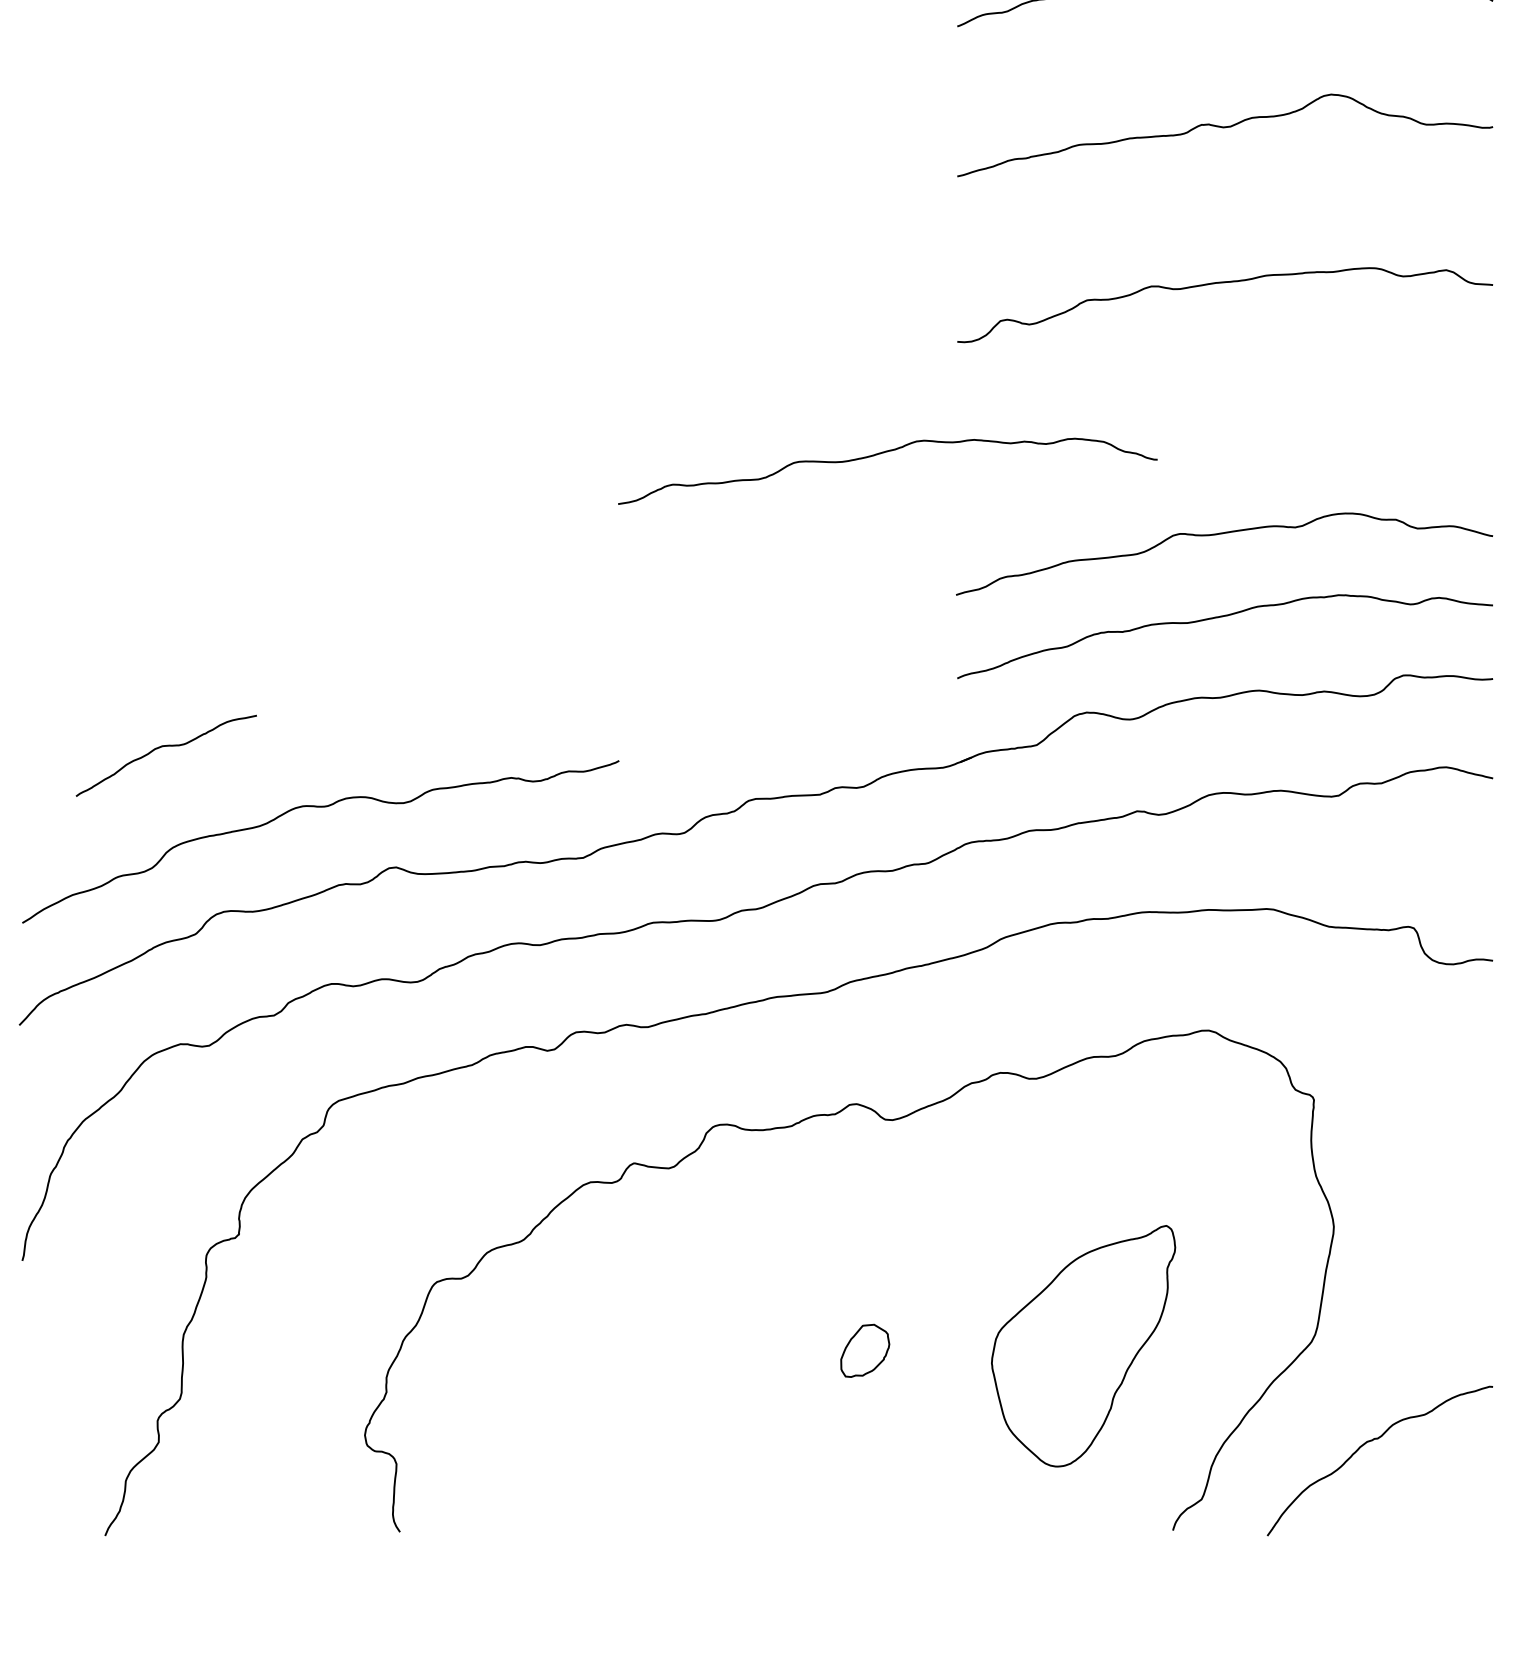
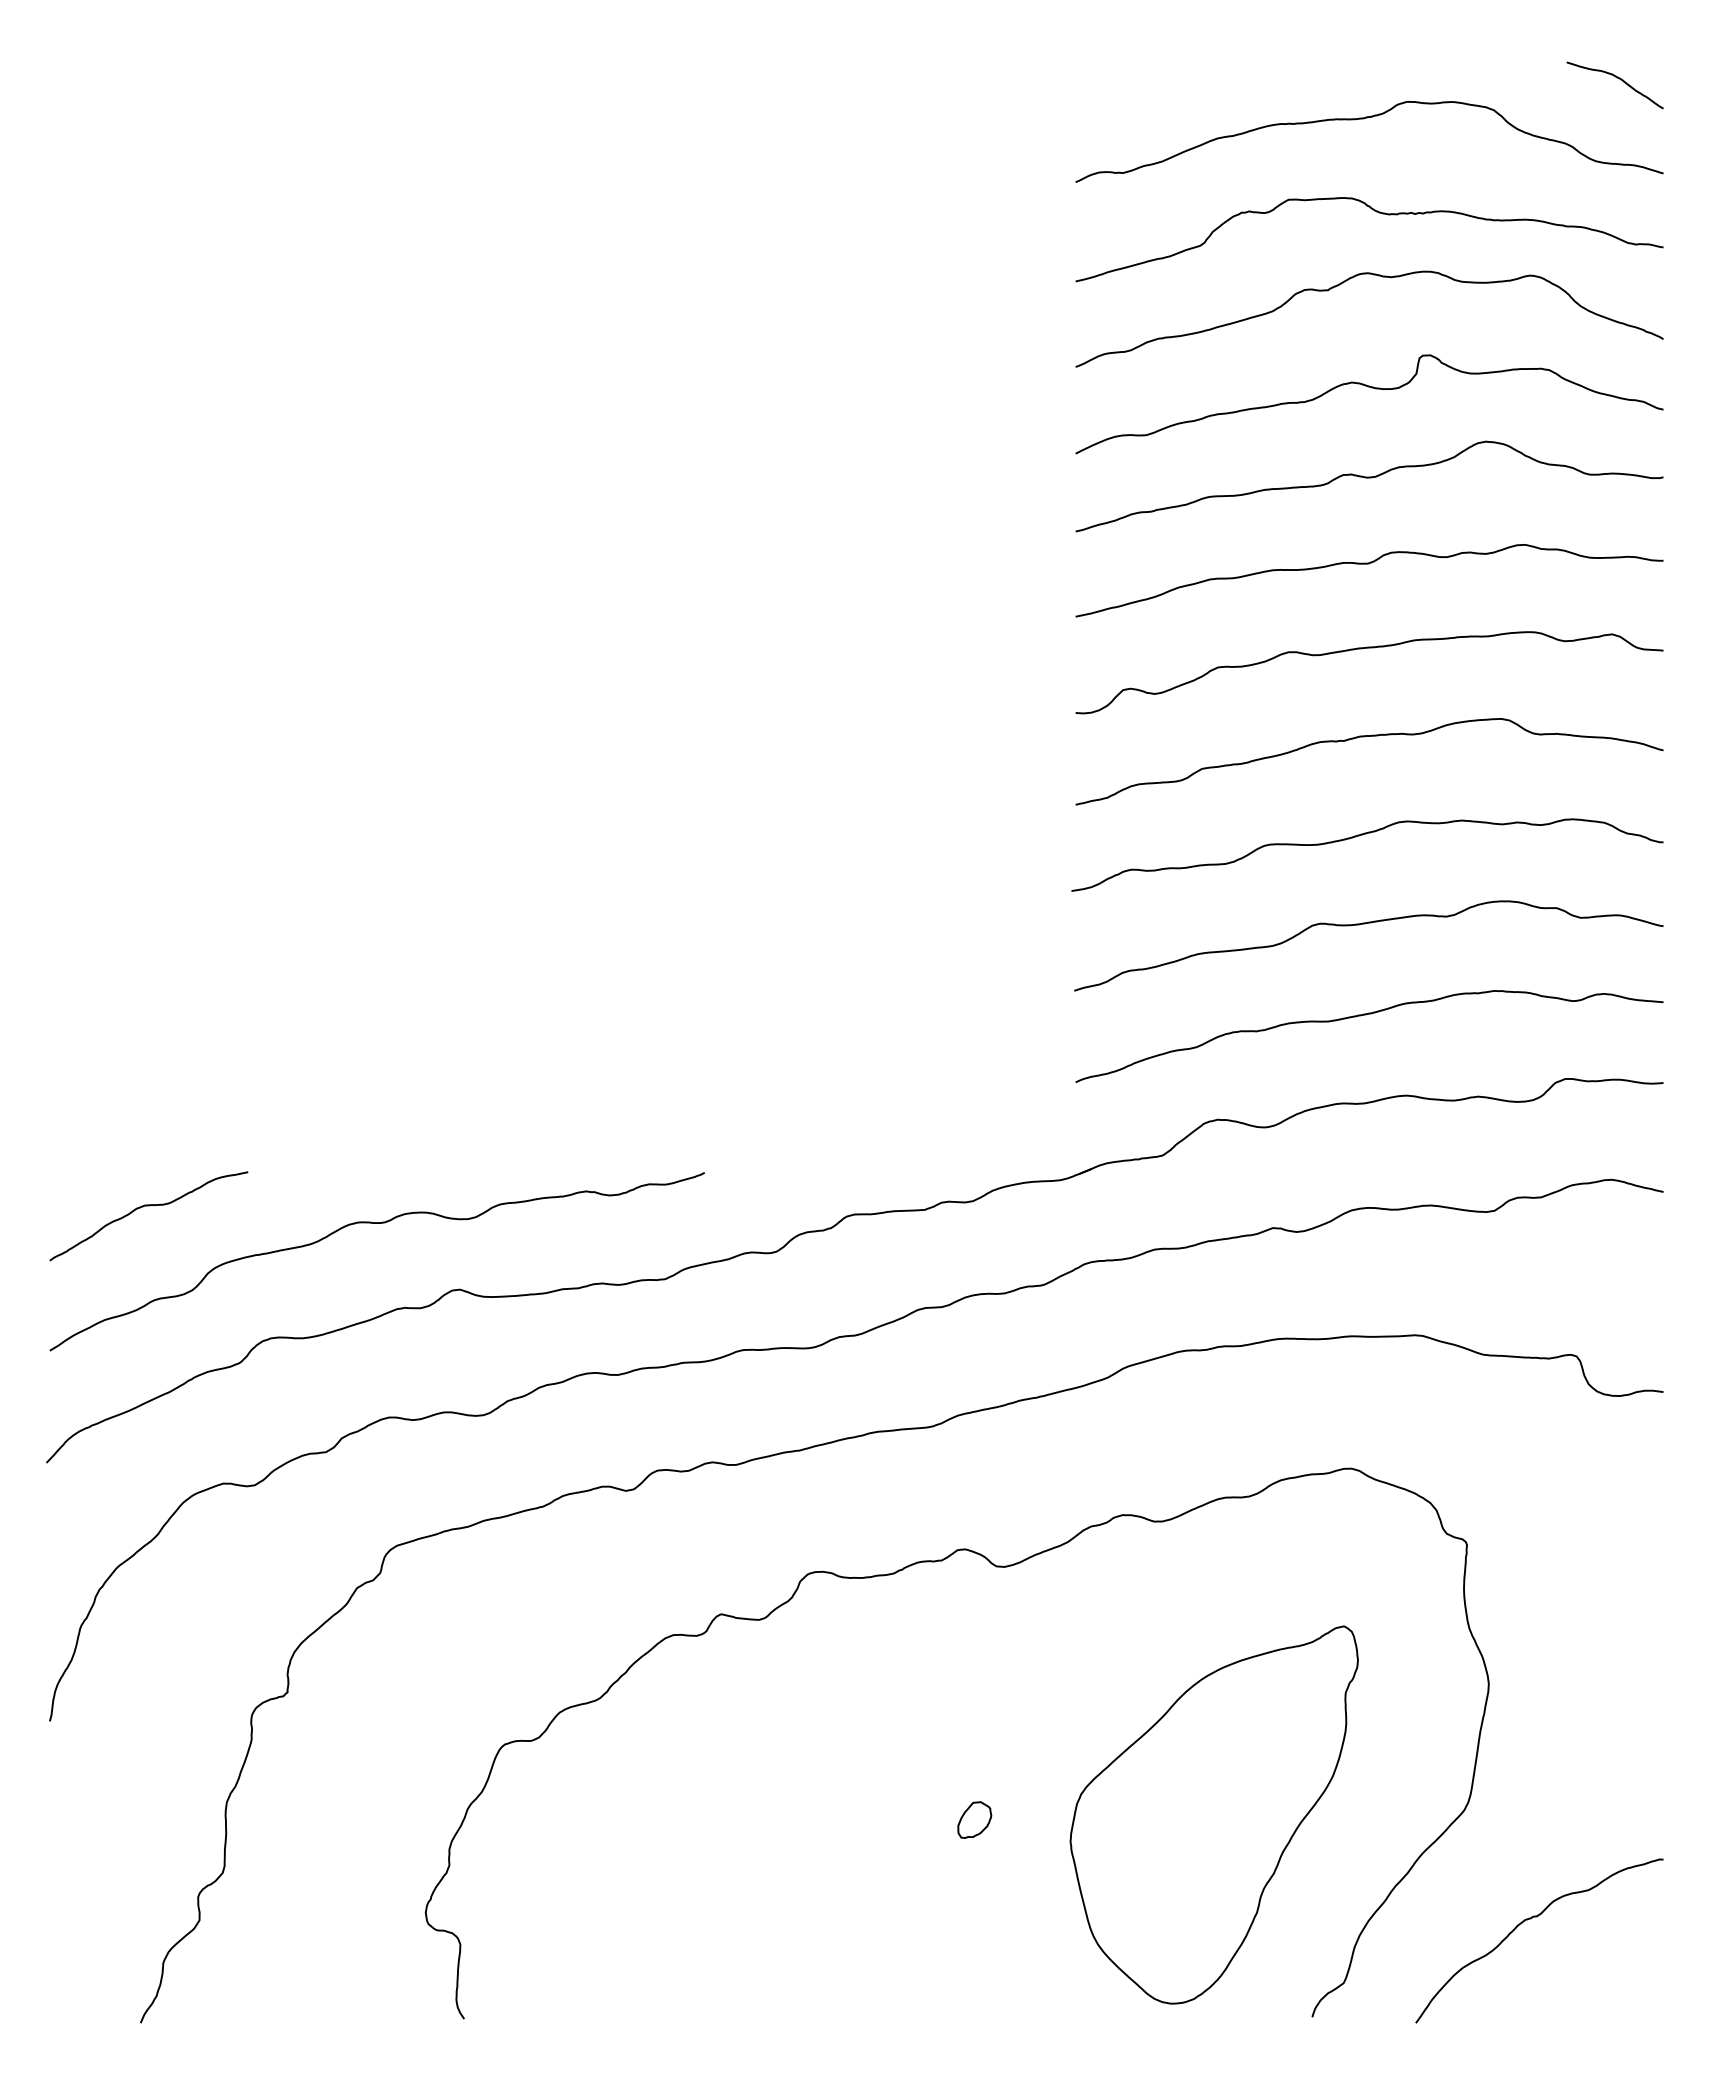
curve: (1226, 46) -> (1371, 388), added
curve: (1225, 206) -> (1369, 564), added
curve: (1220, 364) -> (1364, 737), added
curve: (883, 453) -> (1362, 835), moved
curve: (166, 746) -> (148, 1206), moved
part: (1082, 1345) -> (1213, 1814), size x1.43
part: (865, 1350) -> (974, 1819), size x0.62

